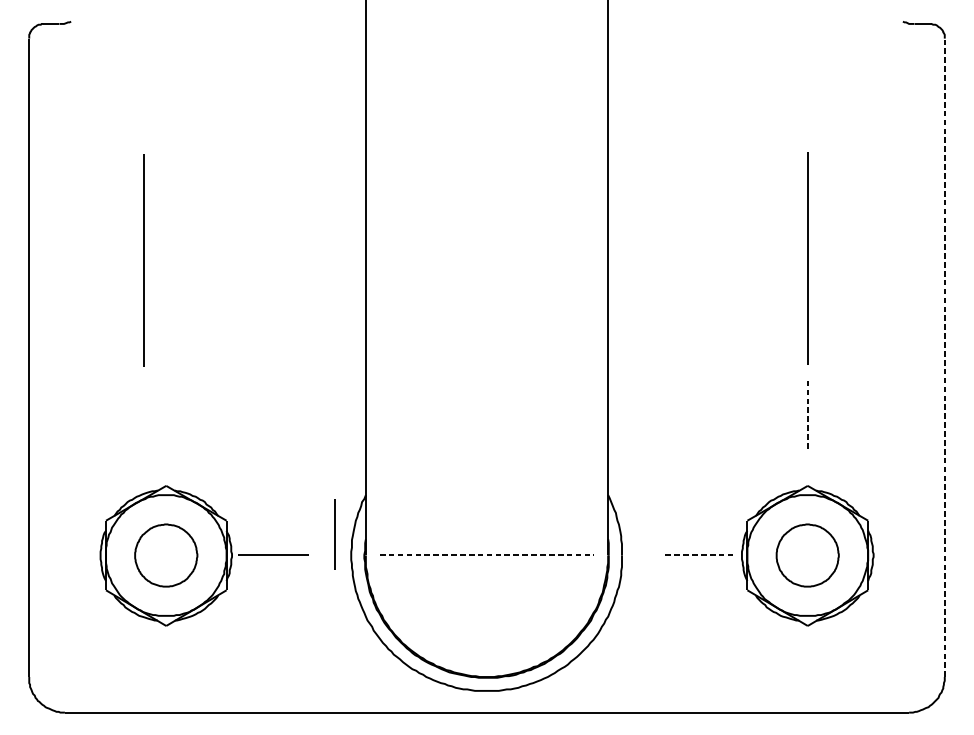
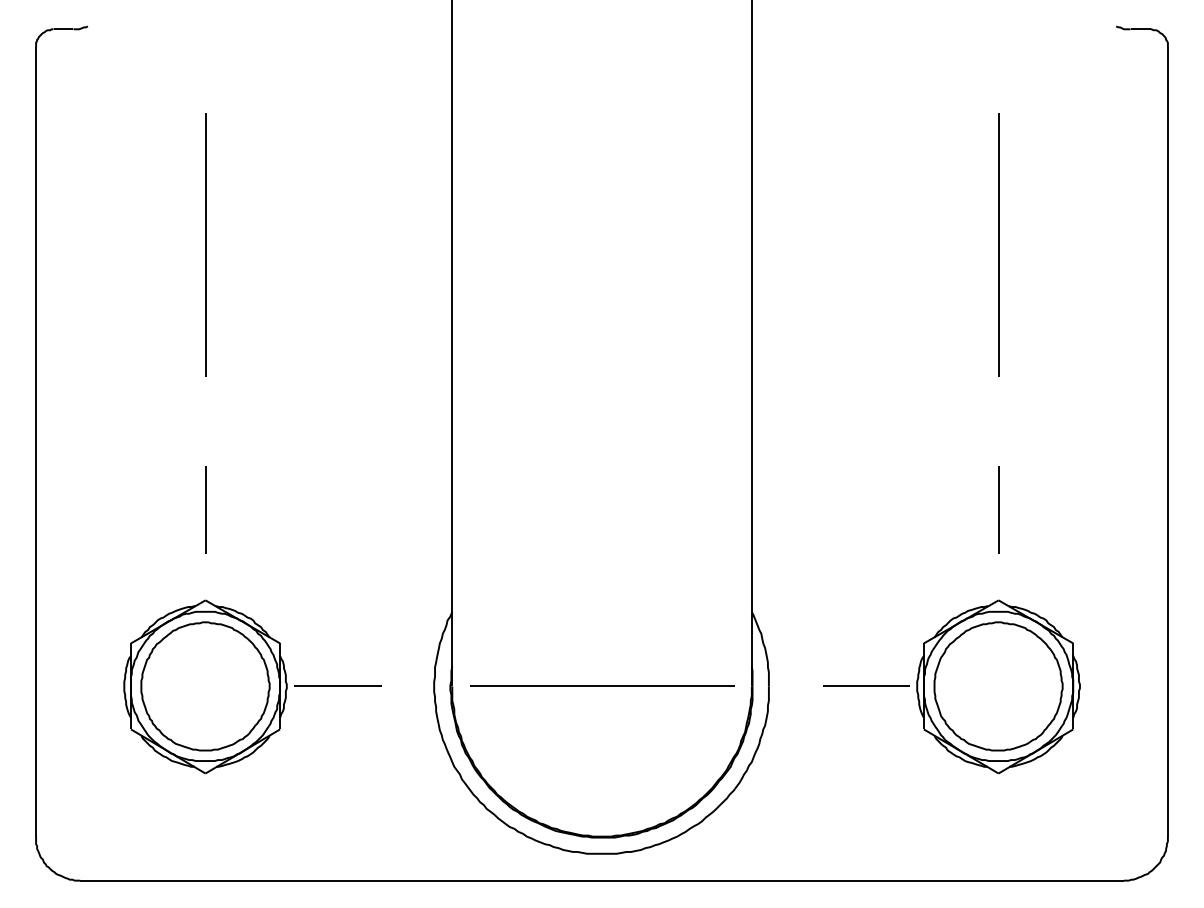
line: (807, 257) -> (998, 244), moved
line: (144, 259) -> (205, 244), moved
line: (944, 358) -> (1167, 442), dashed -> solid
line: (807, 412) -> (998, 509), dashed -> solid
line: (334, 533) -> (205, 509), moved
part: (166, 555) -> (205, 686), size x1.67
line: (487, 555) -> (602, 686), dashed -> solid
line: (700, 555) -> (866, 686), dashed -> solid
part: (807, 555) -> (998, 686), size x1.67

